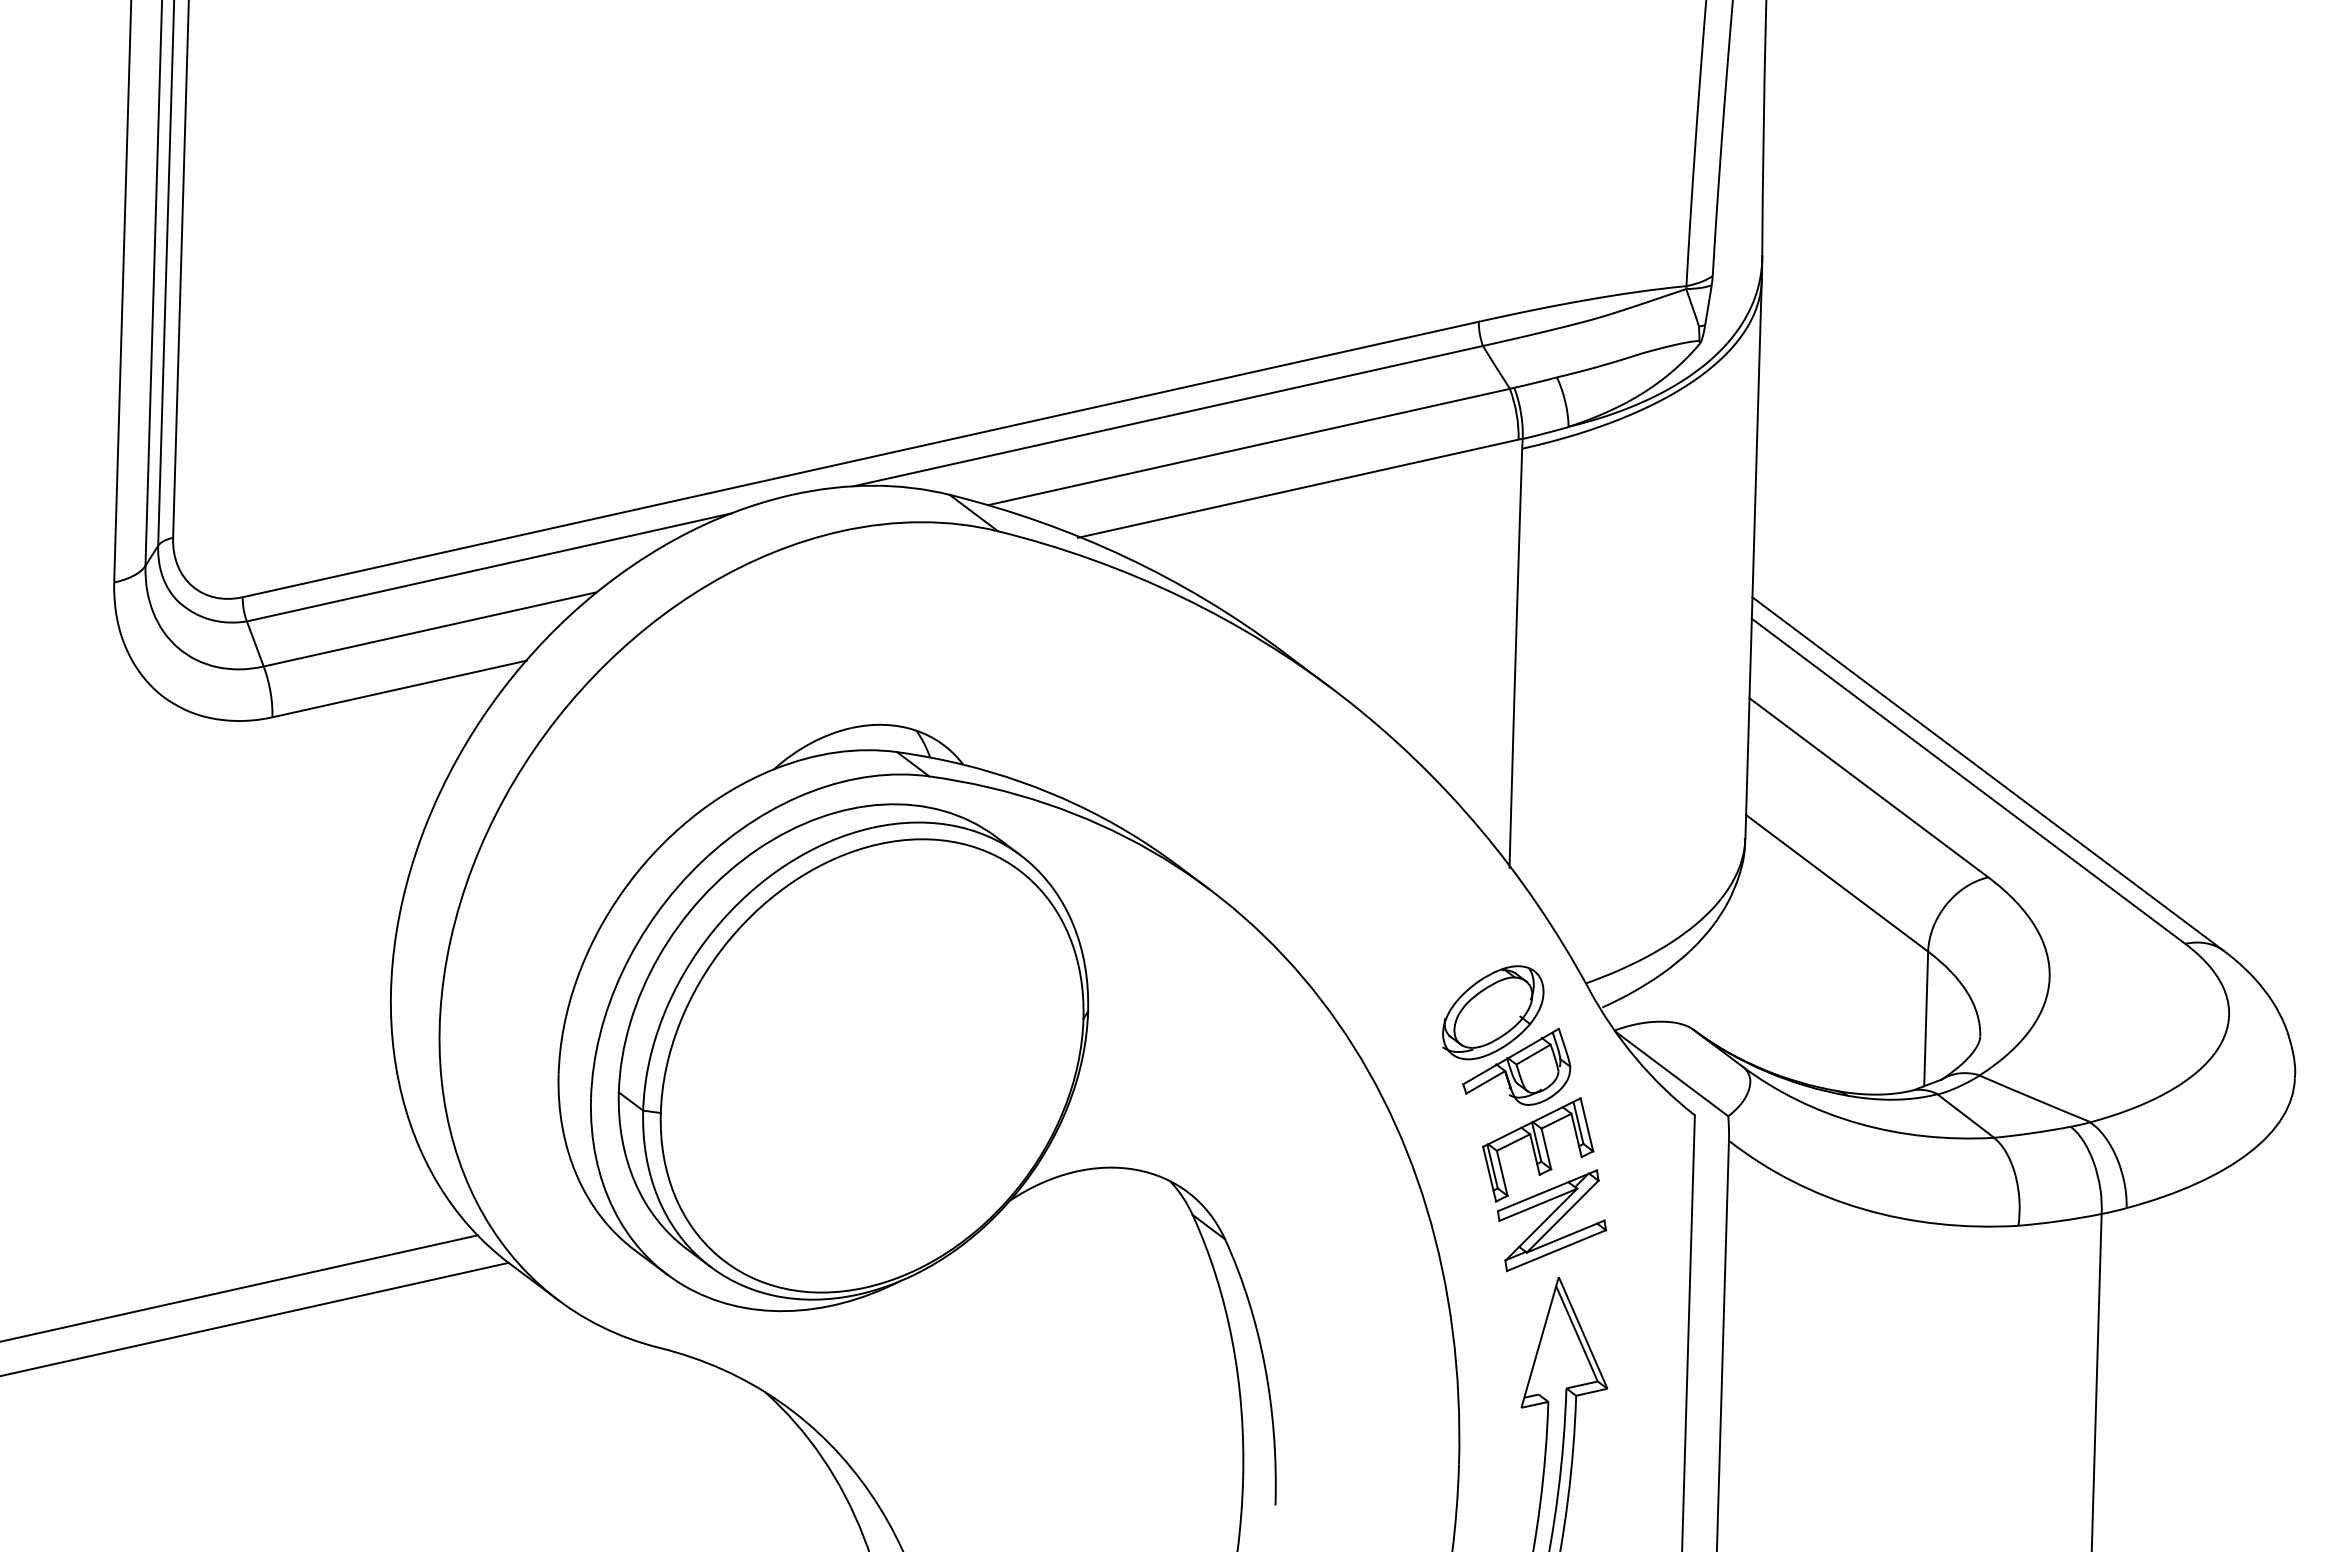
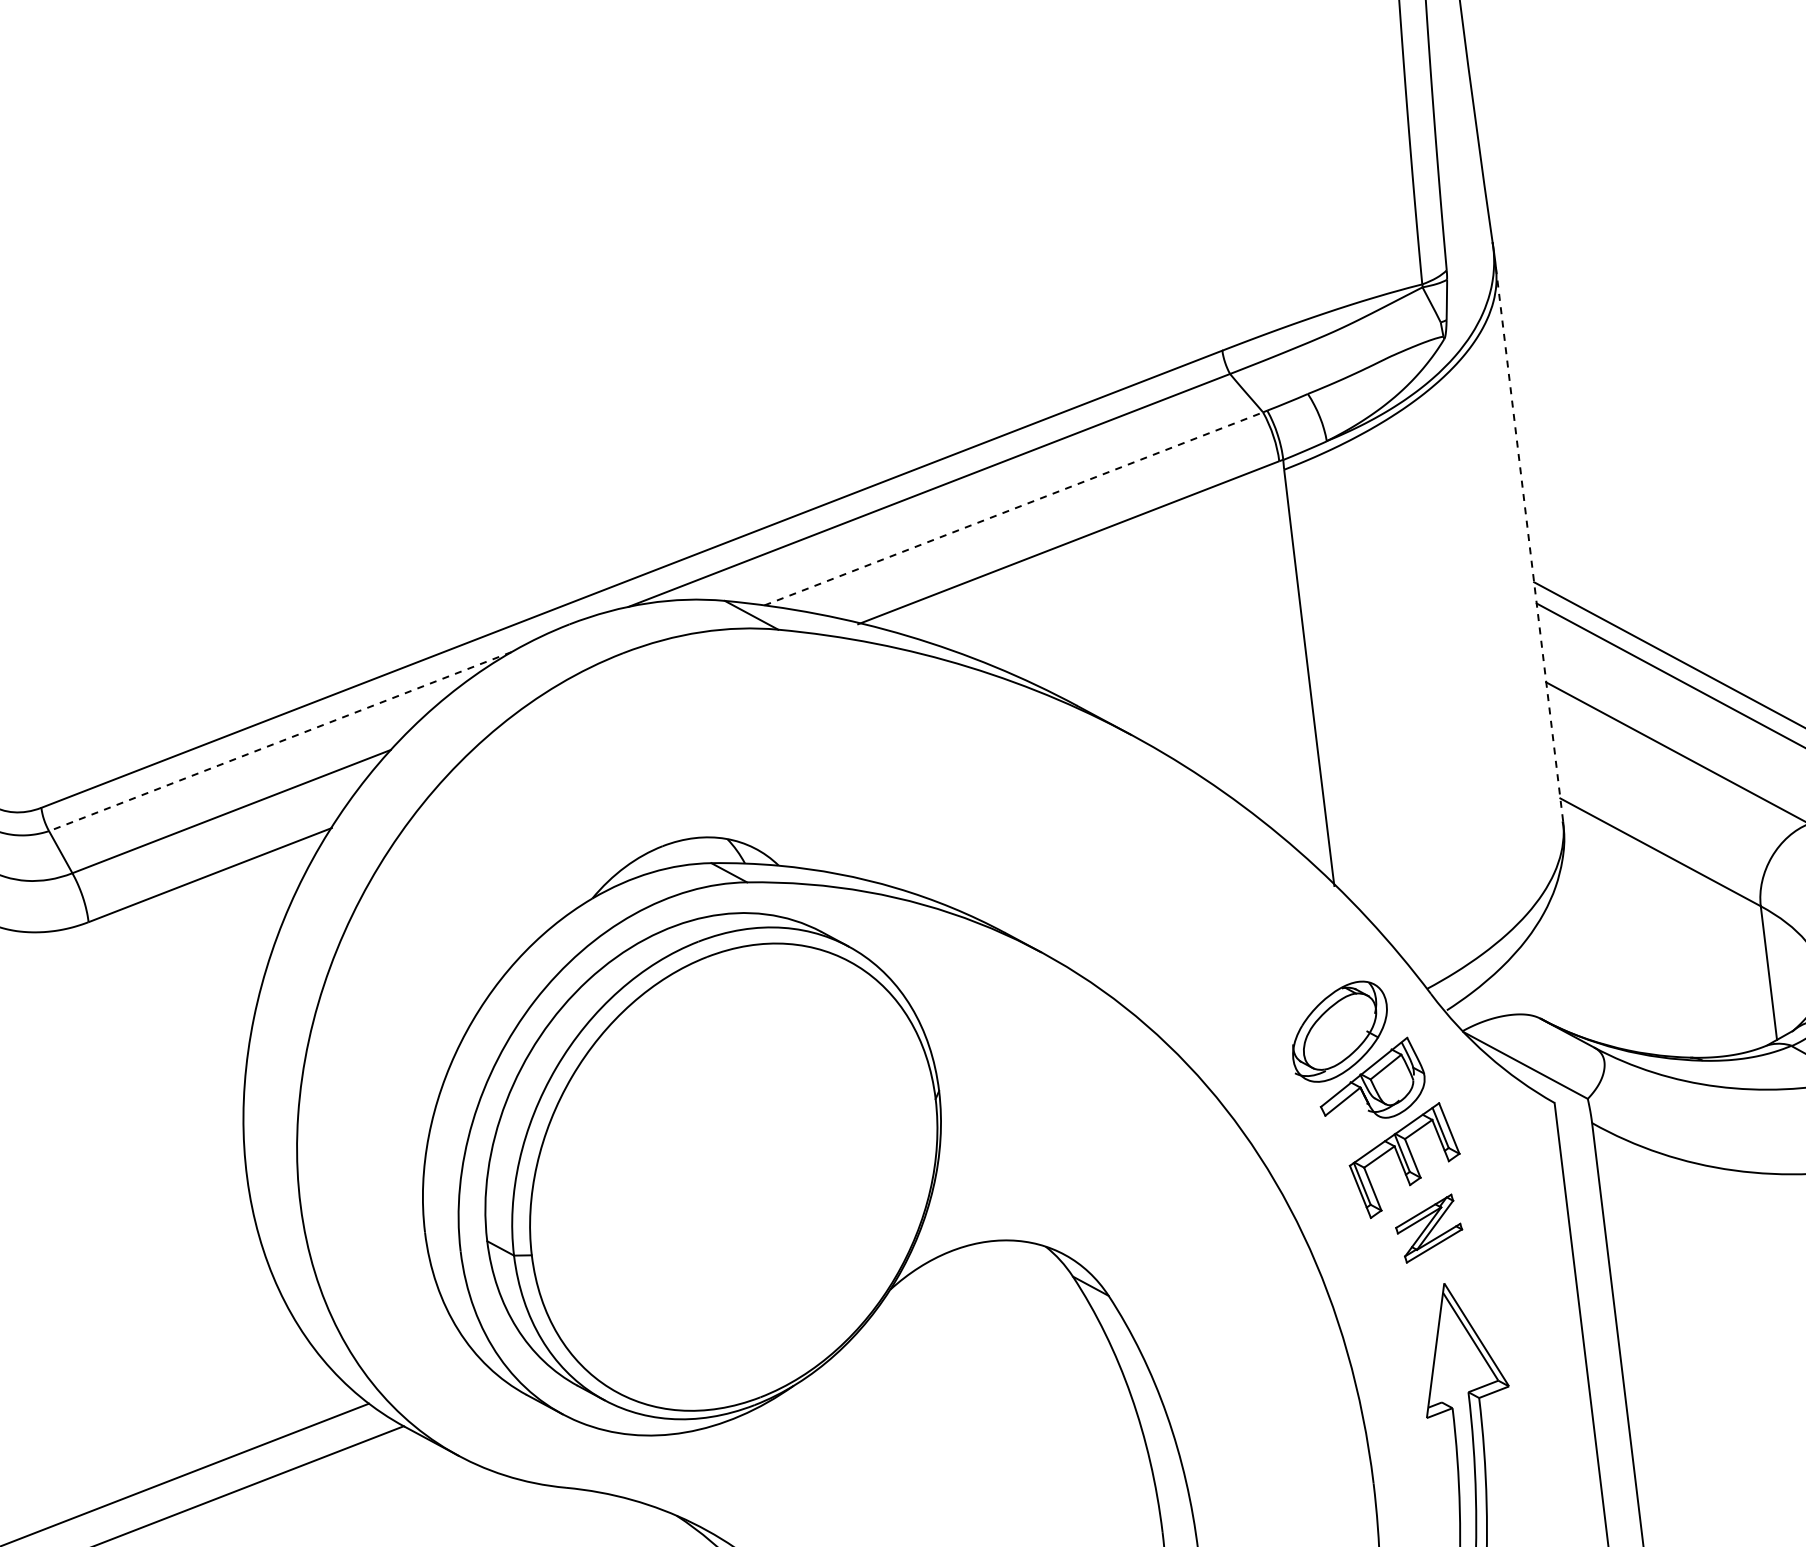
line: (1249, 446) -> (1014, 508), solid -> dashed
line: (1753, 558) -> (1529, 543), solid -> dashed
line: (488, 567) -> (279, 741), solid -> dashed
part: (1551, 1220) -> (1428, 1228), size x0.6

